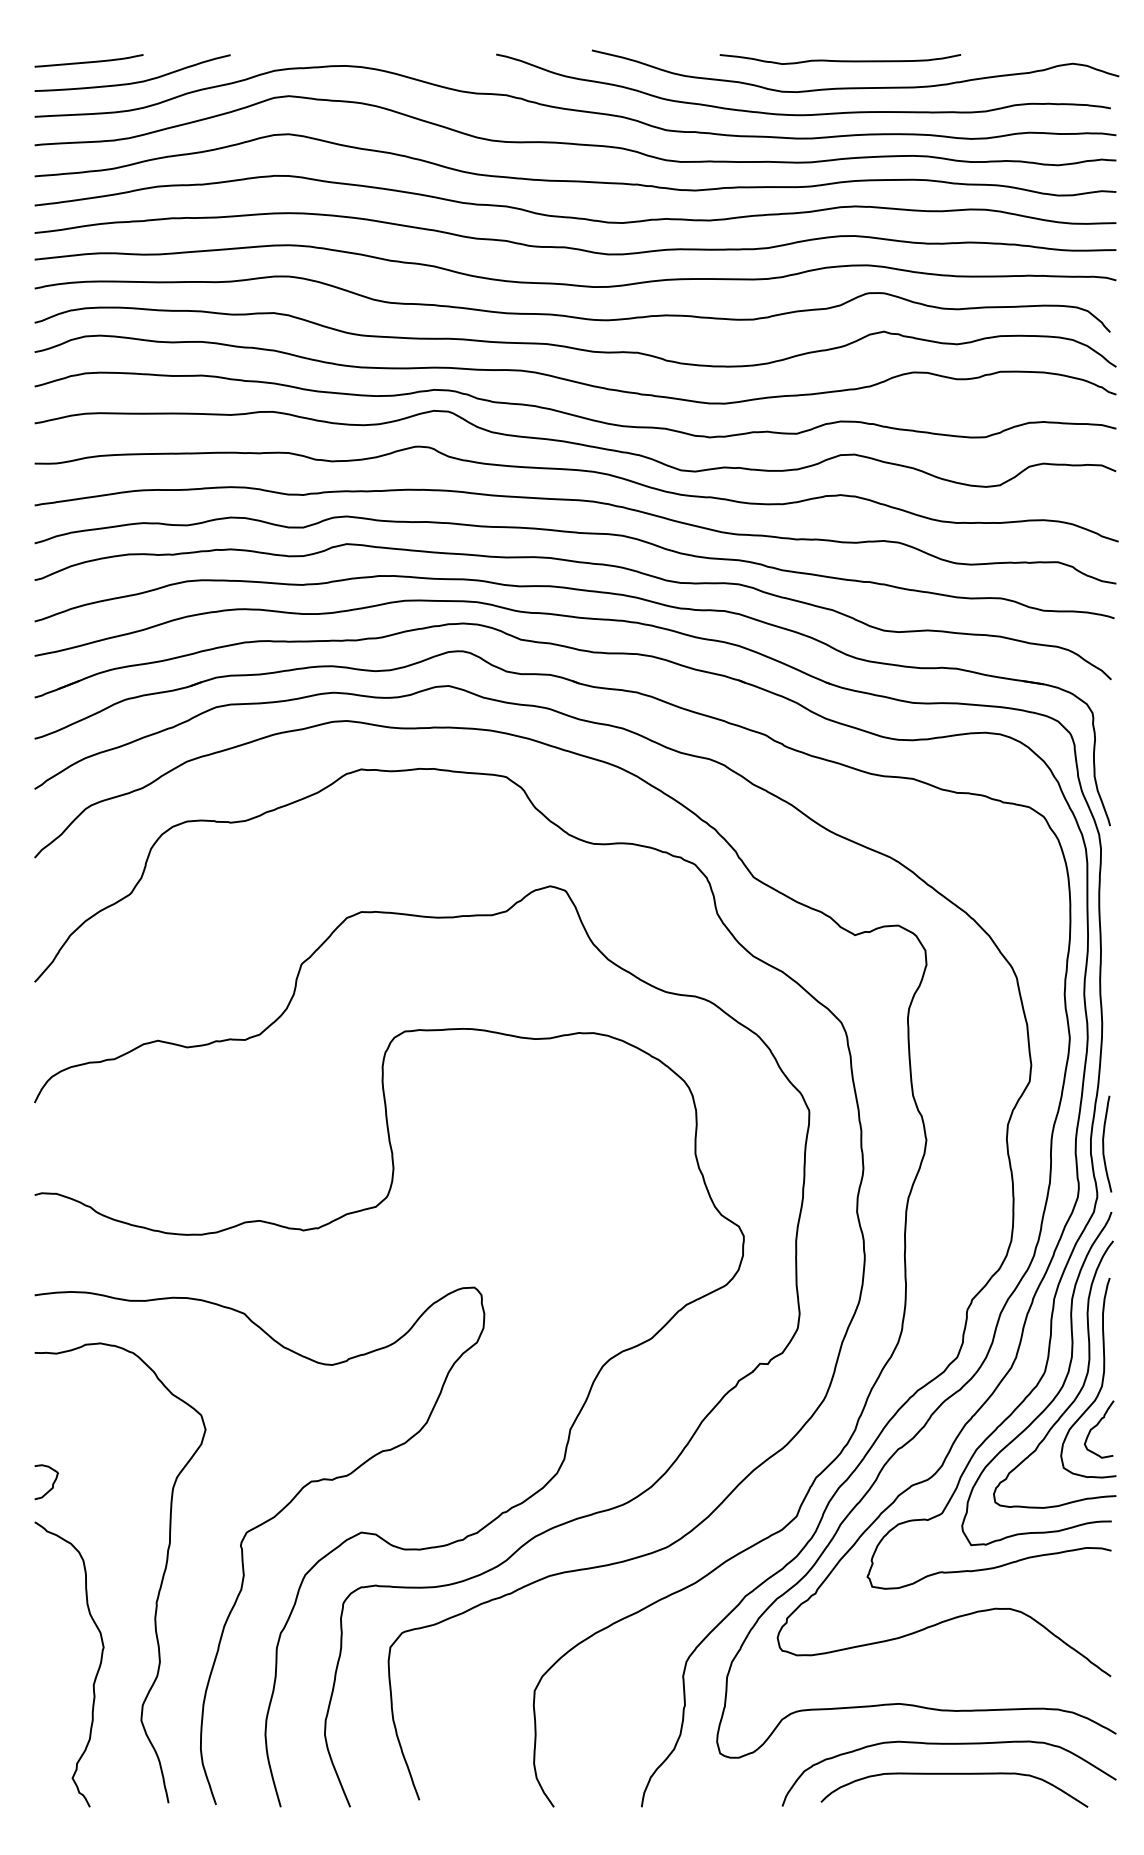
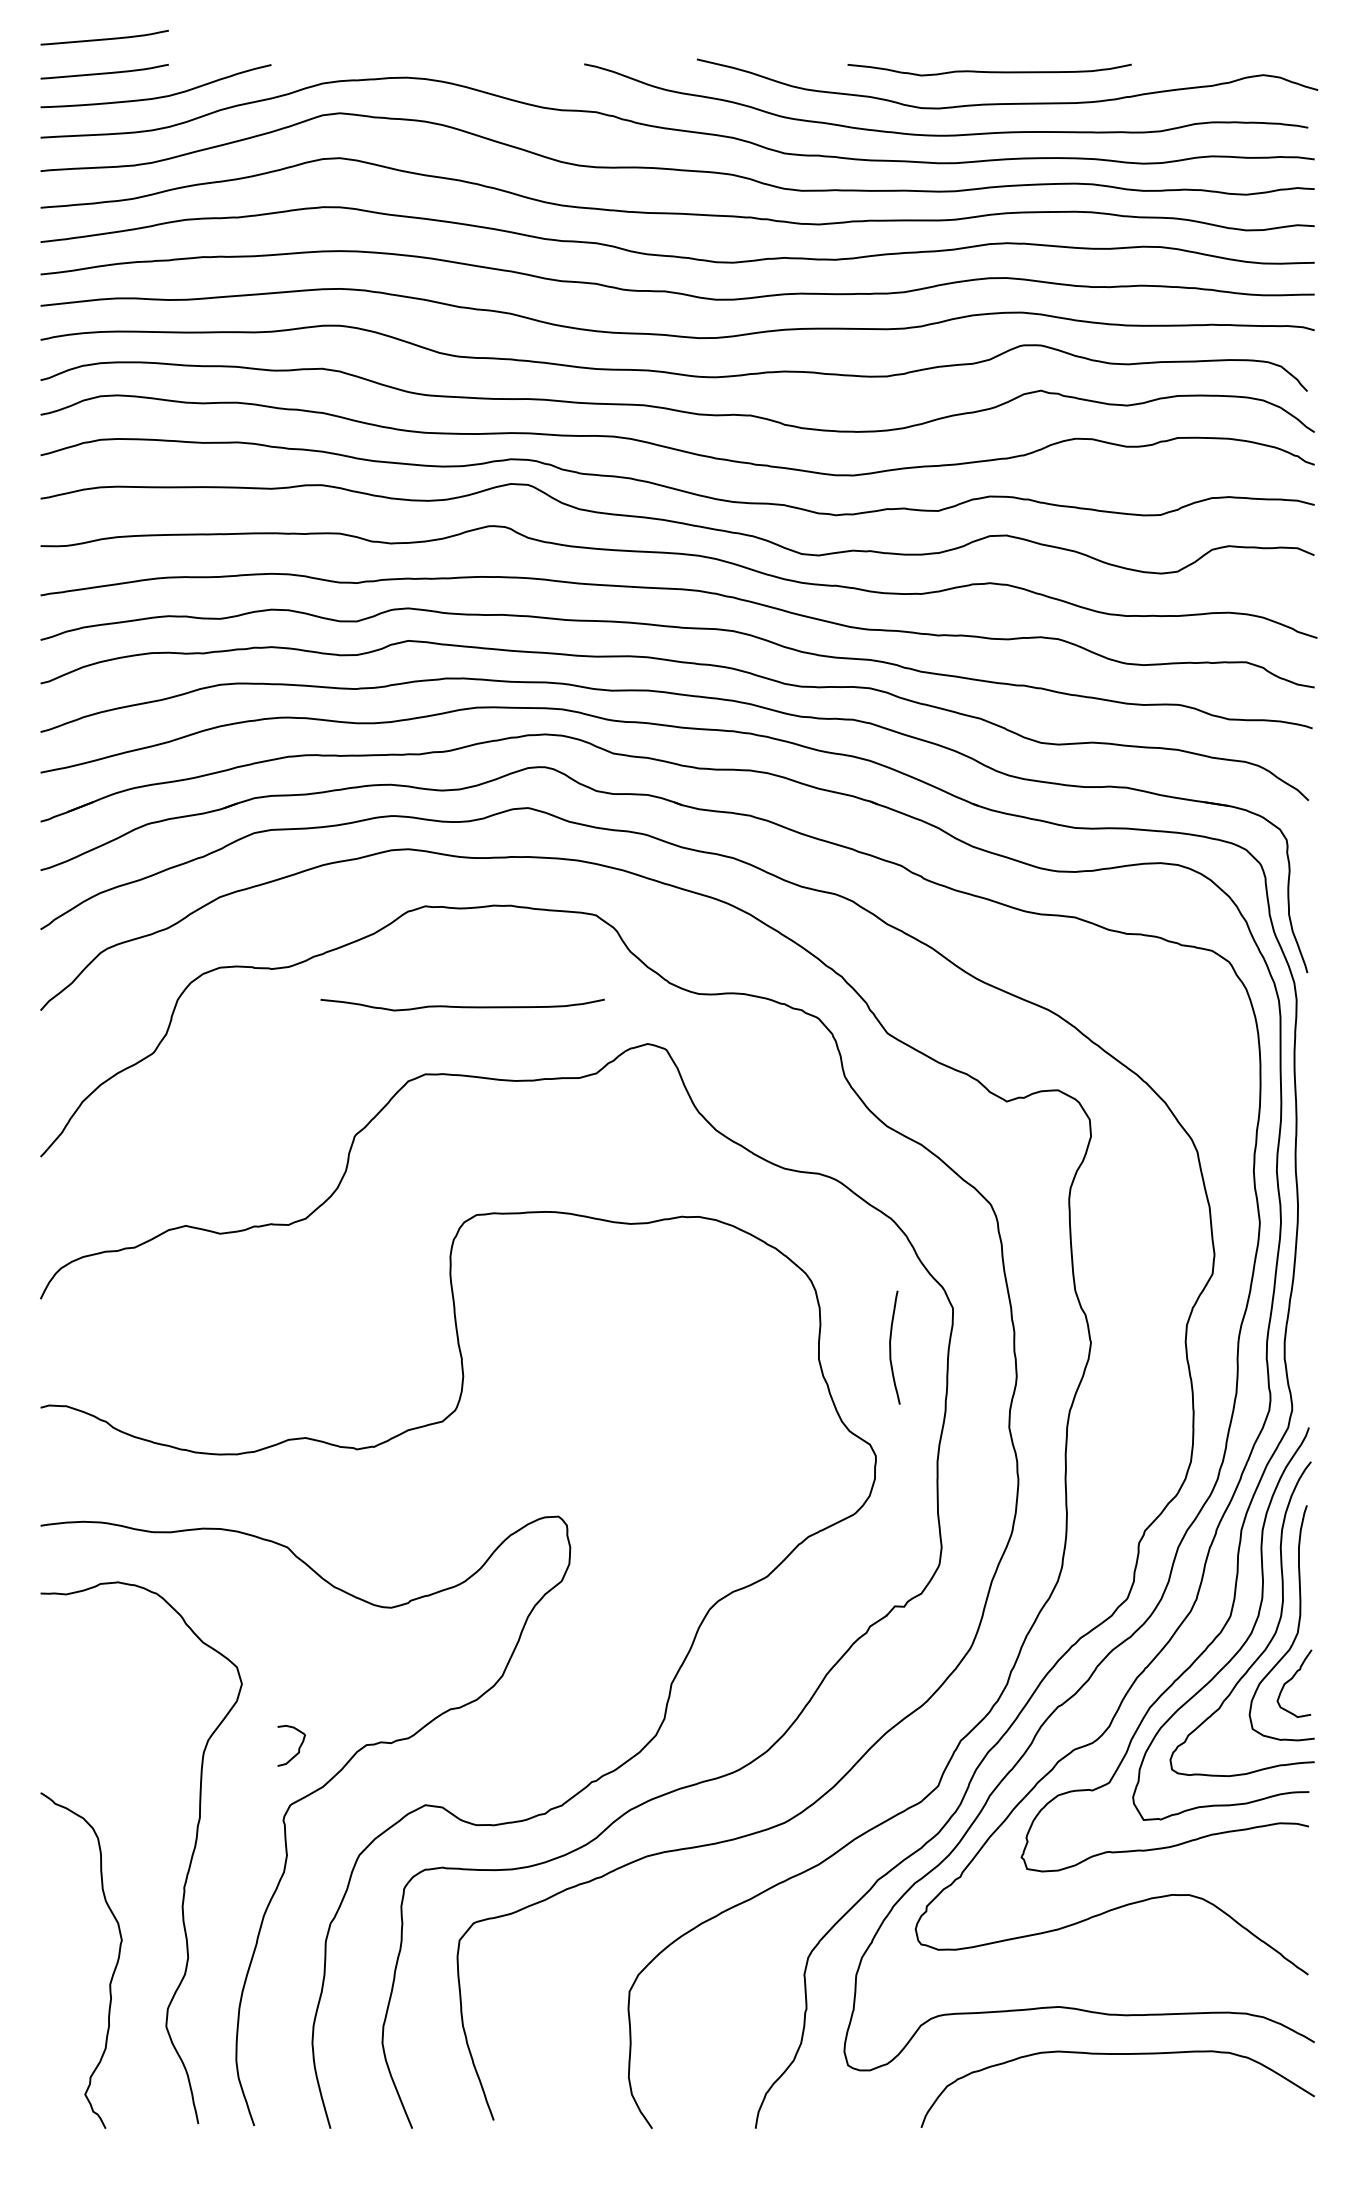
curve: (88, 32) -> (104, 38), added
curve: (392, 854) -> (462, 1006), added
curve: (1104, 1143) -> (891, 1347), moved
curve: (52, 1483) -> (298, 1747), moved
curve: (954, 1774) -> (1123, 2090), removed

